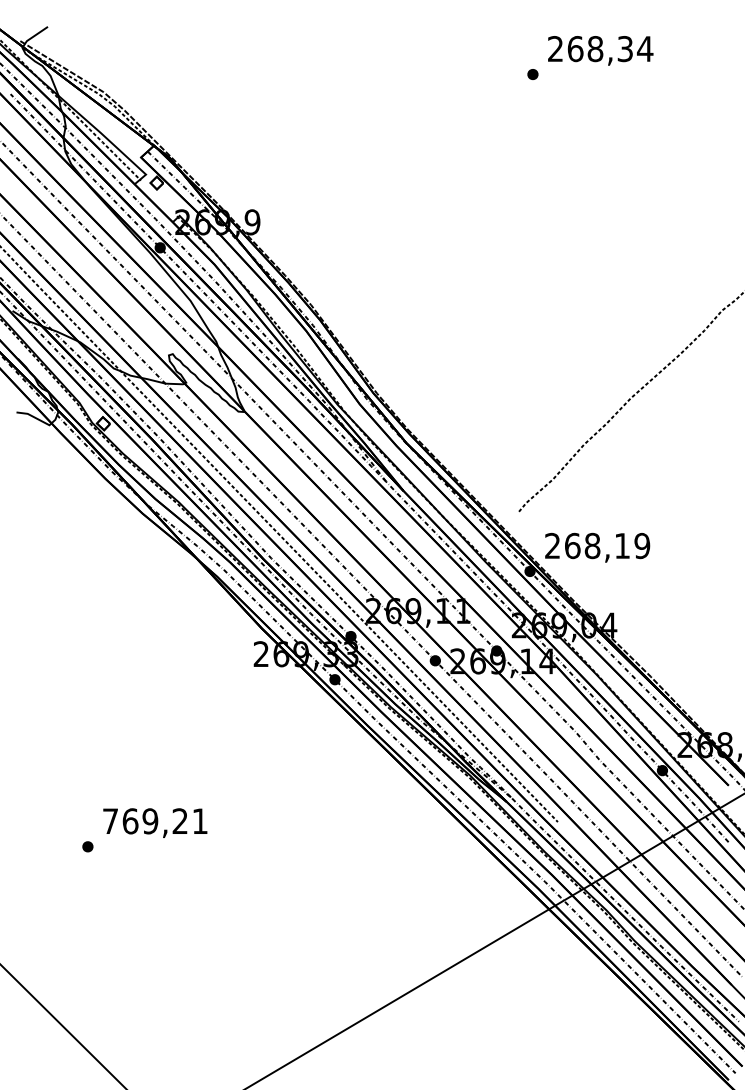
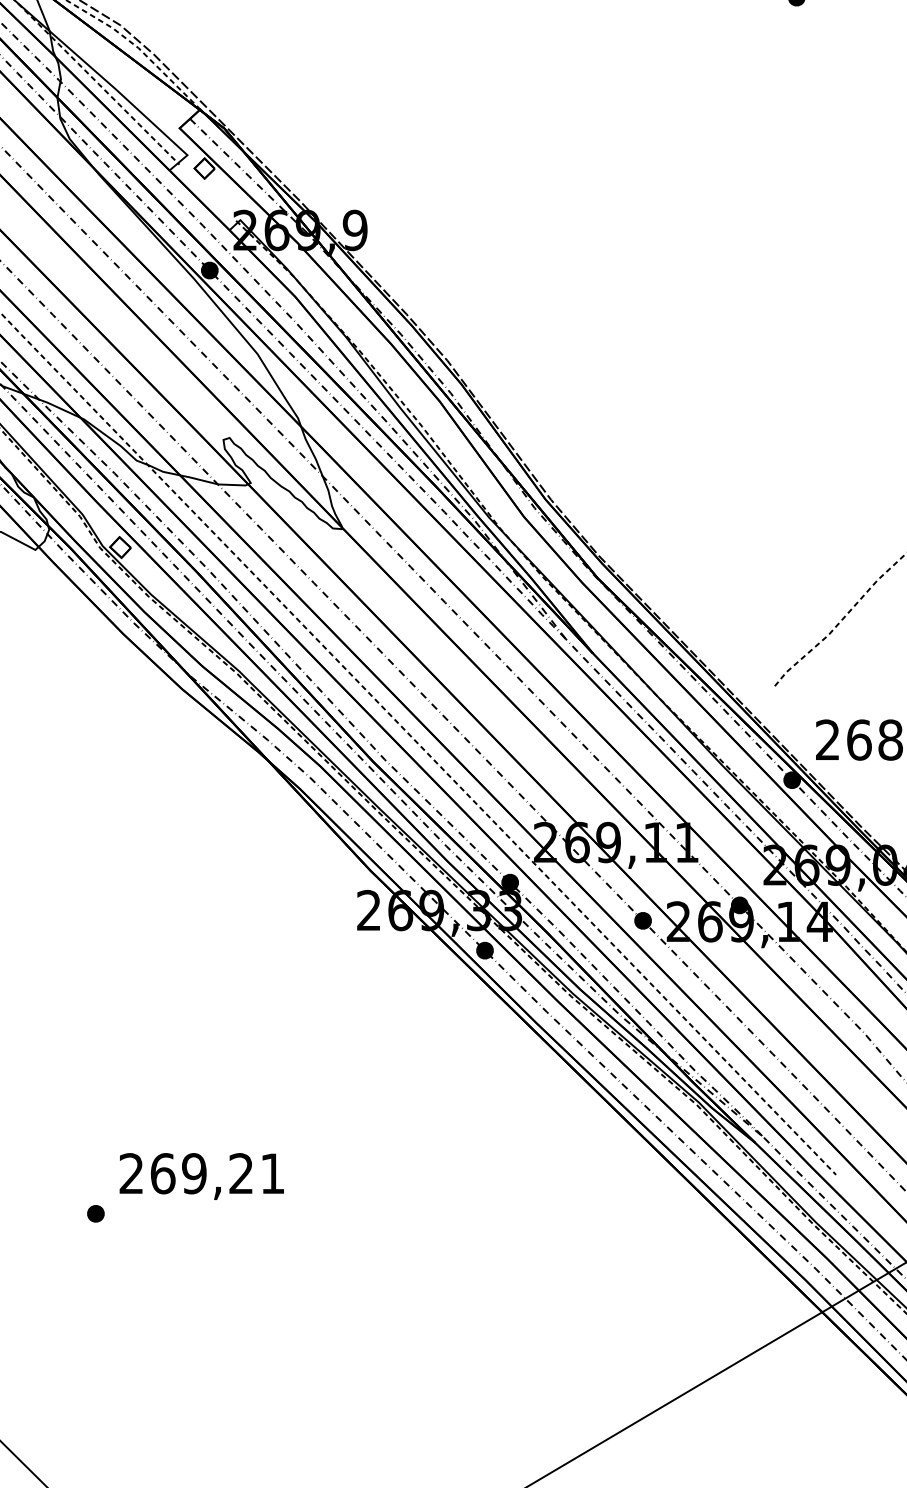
text: (110, 820) -> (131, 1172), 769,21 -> 269,21

